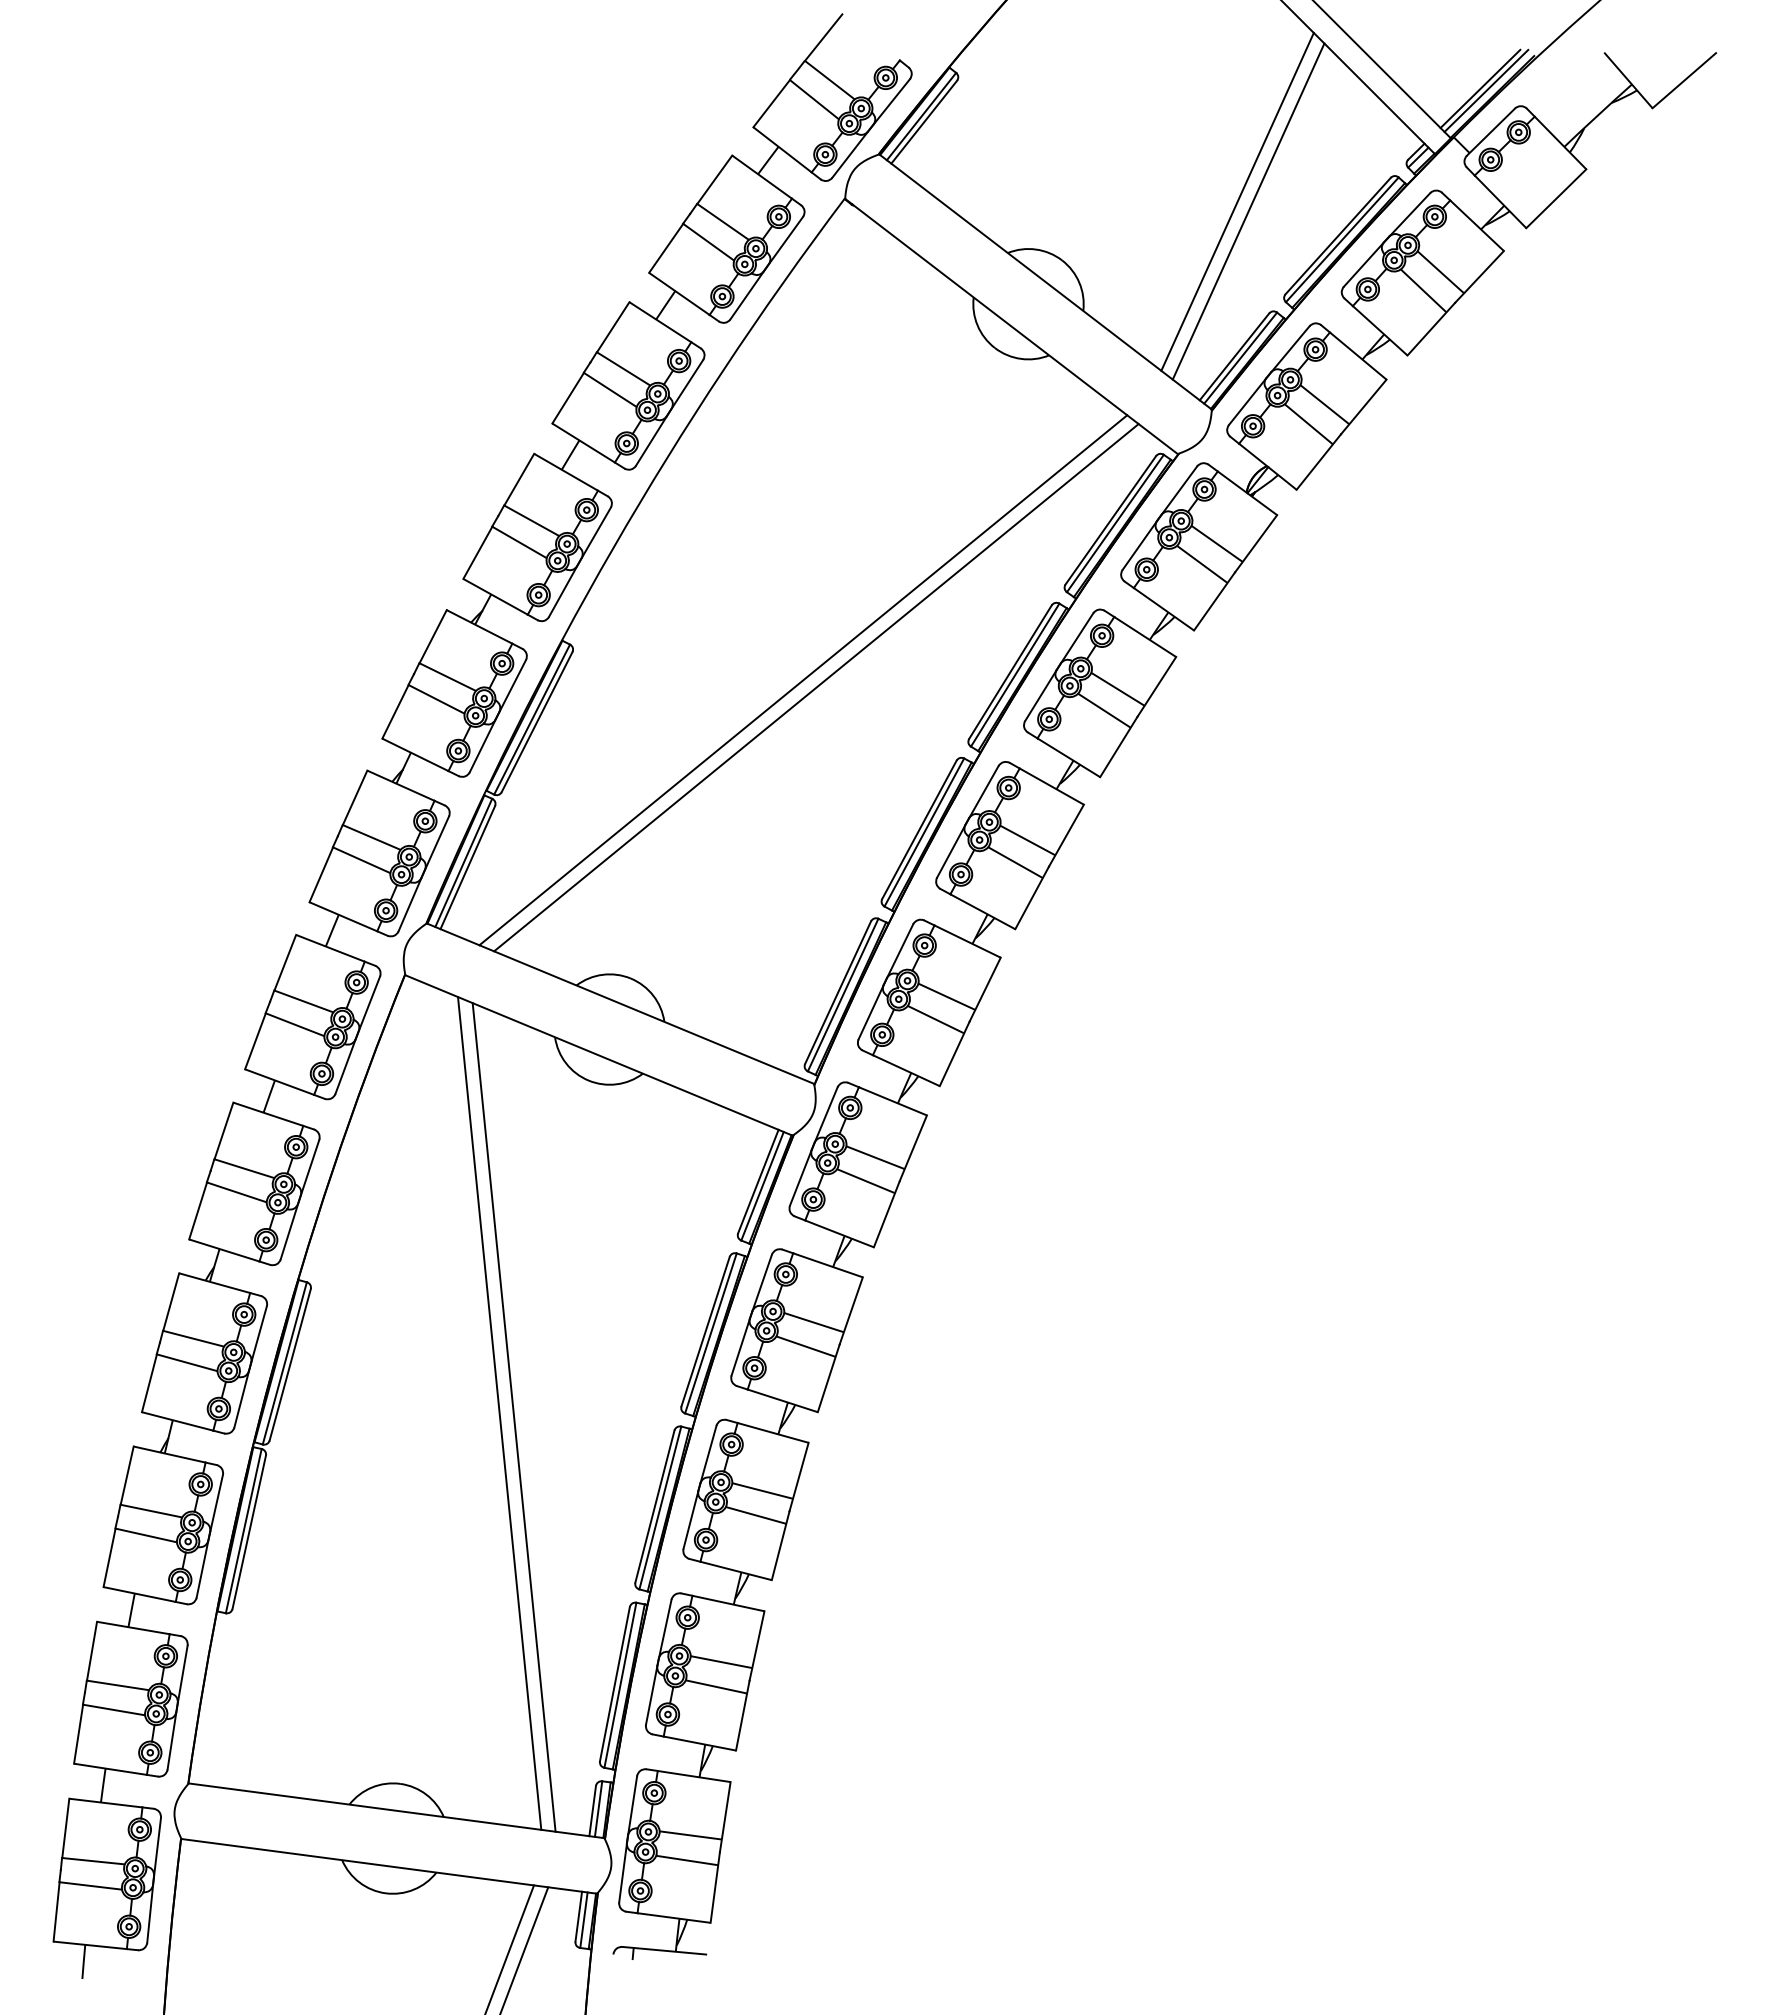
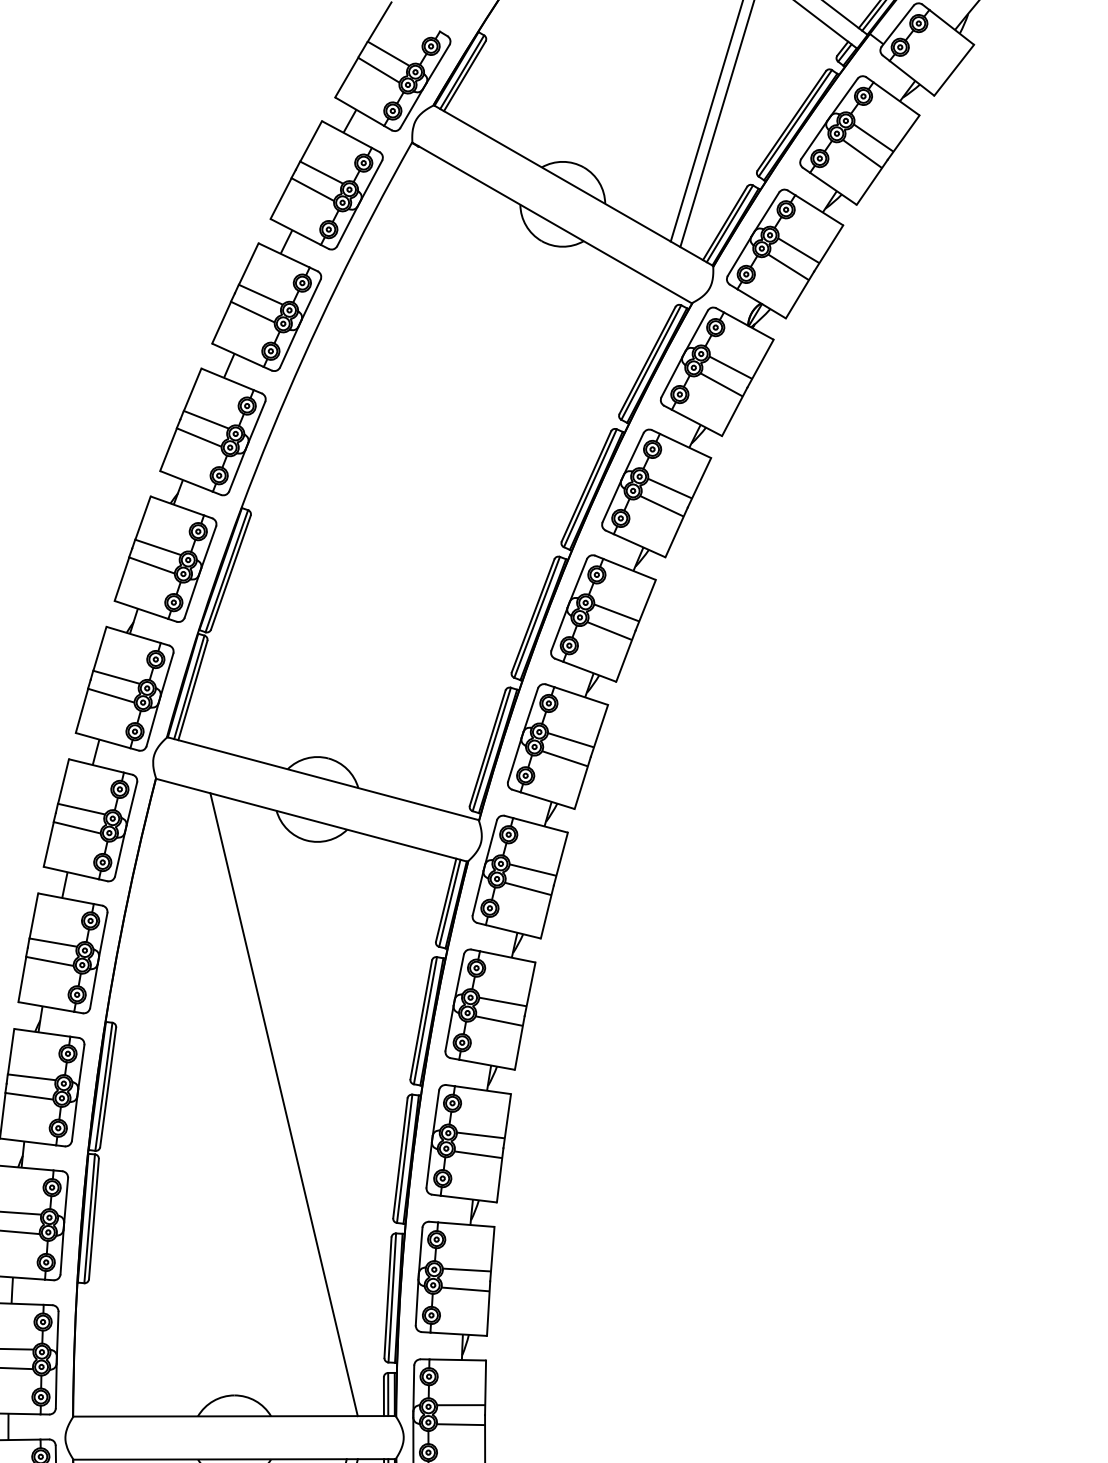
line: (803, 680) -> (429, 513), removed
line: (816, 687) -> (440, 517), removed
line: (499, 1413) -> (272, 1103), removed

